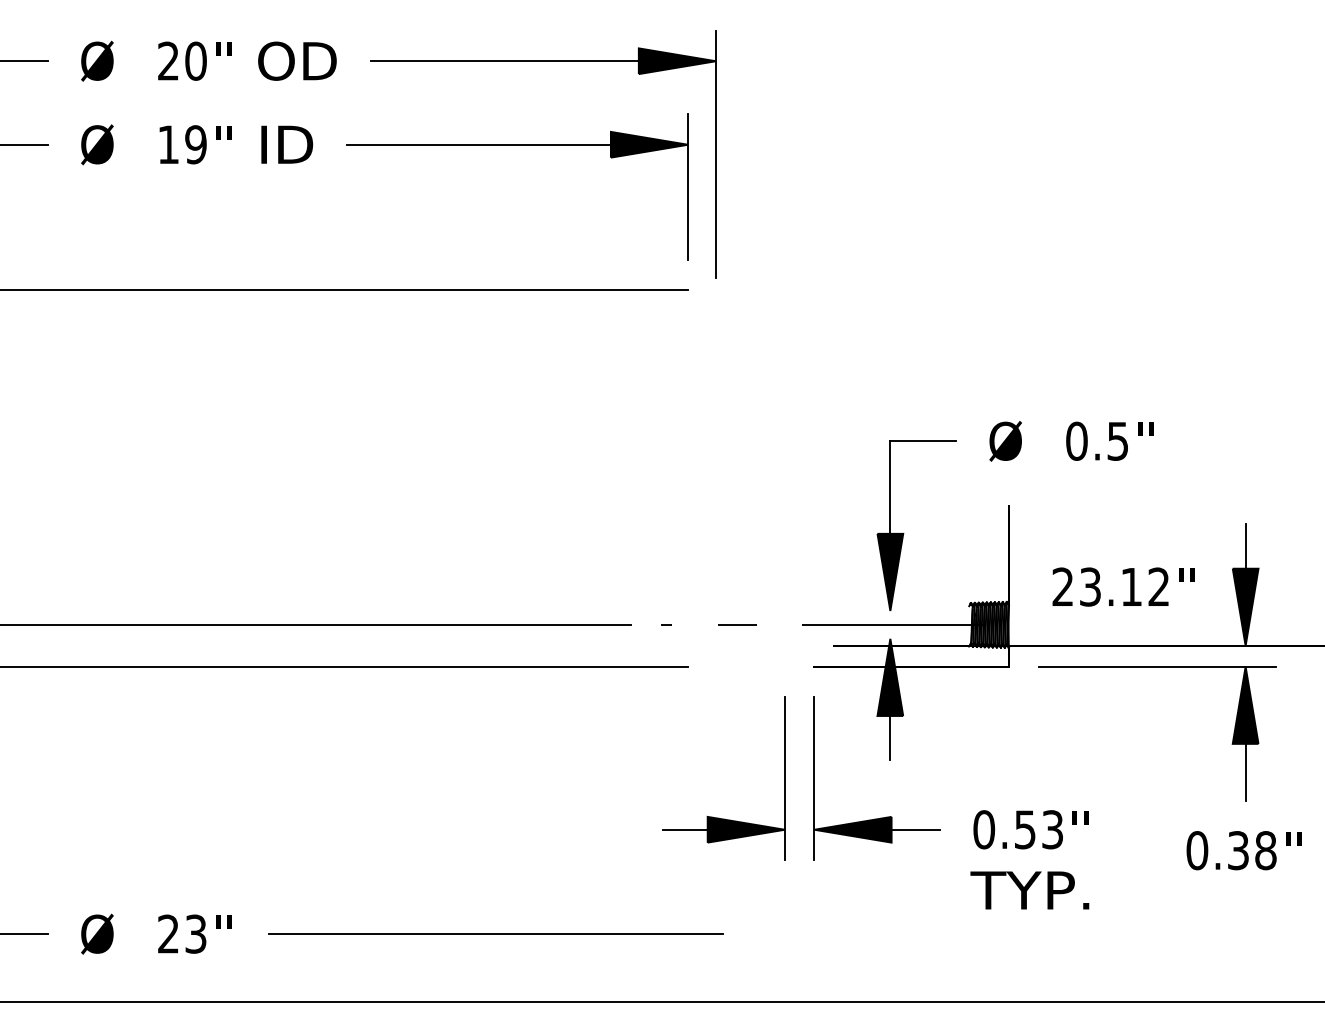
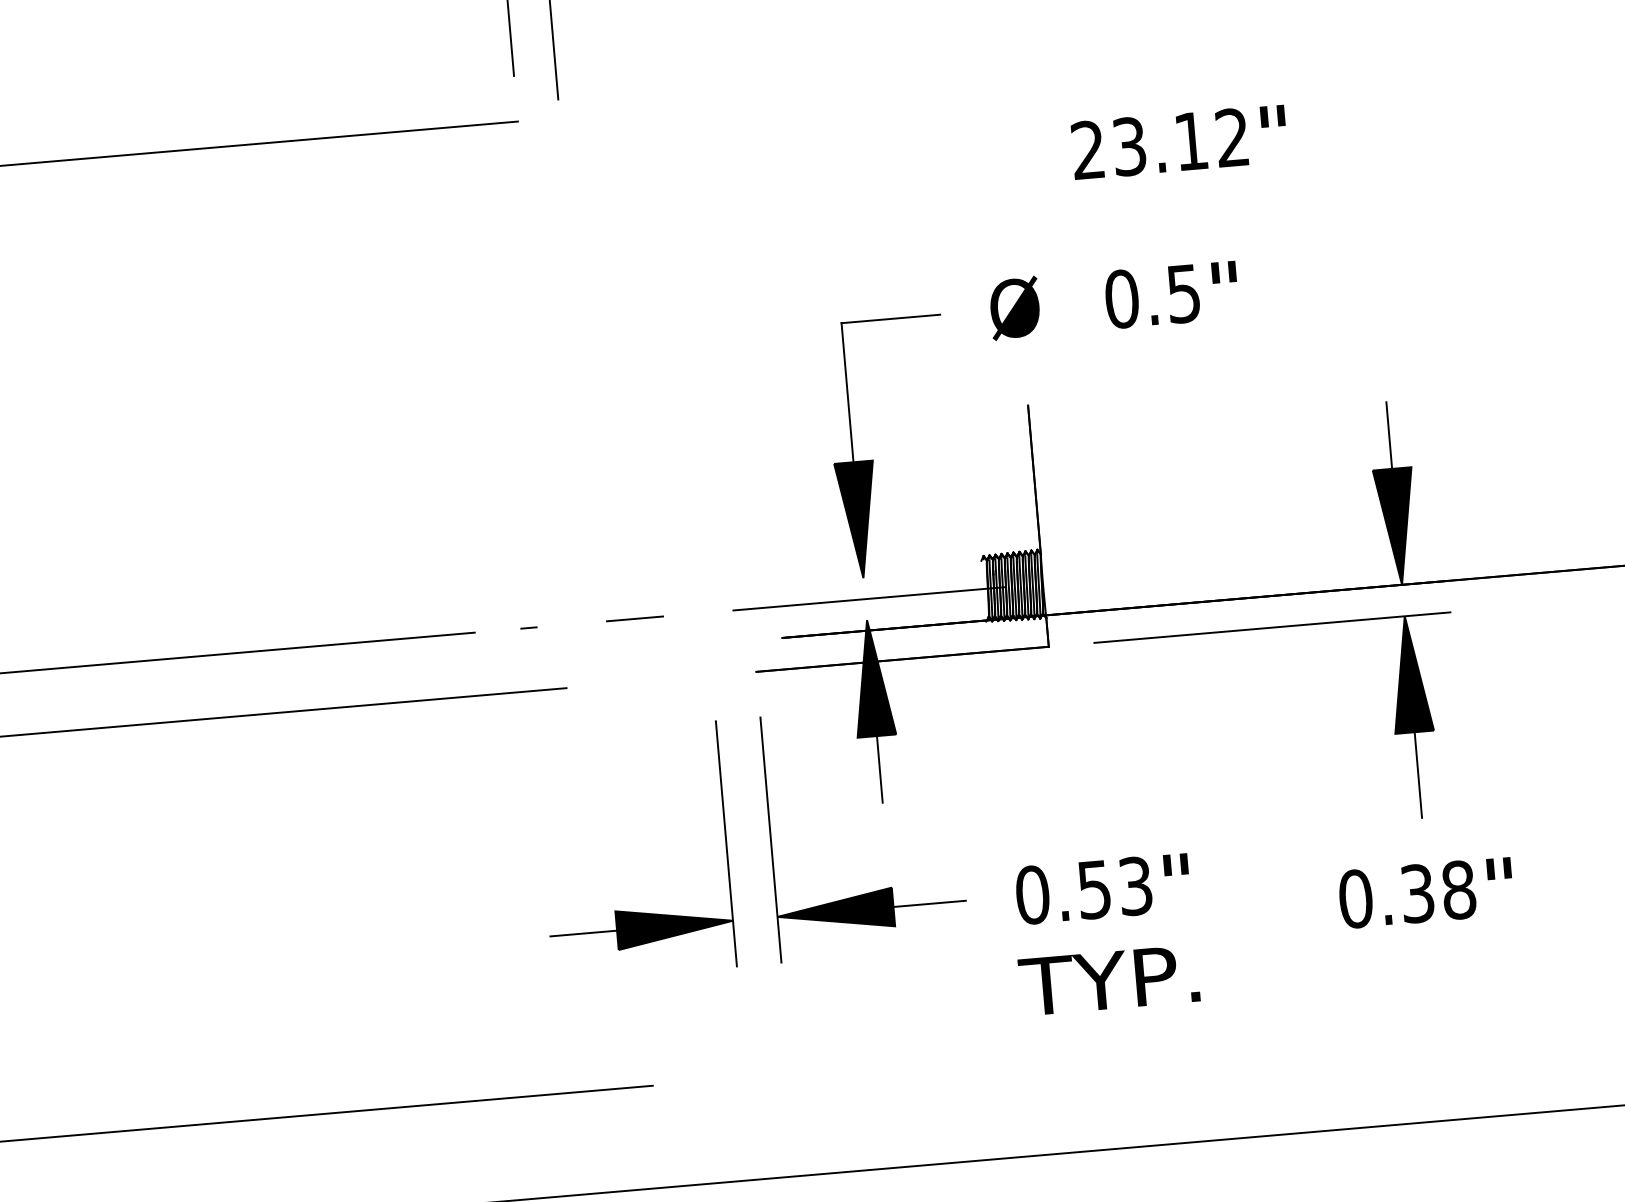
text: (1123, 586) -> (1179, 141), moved

